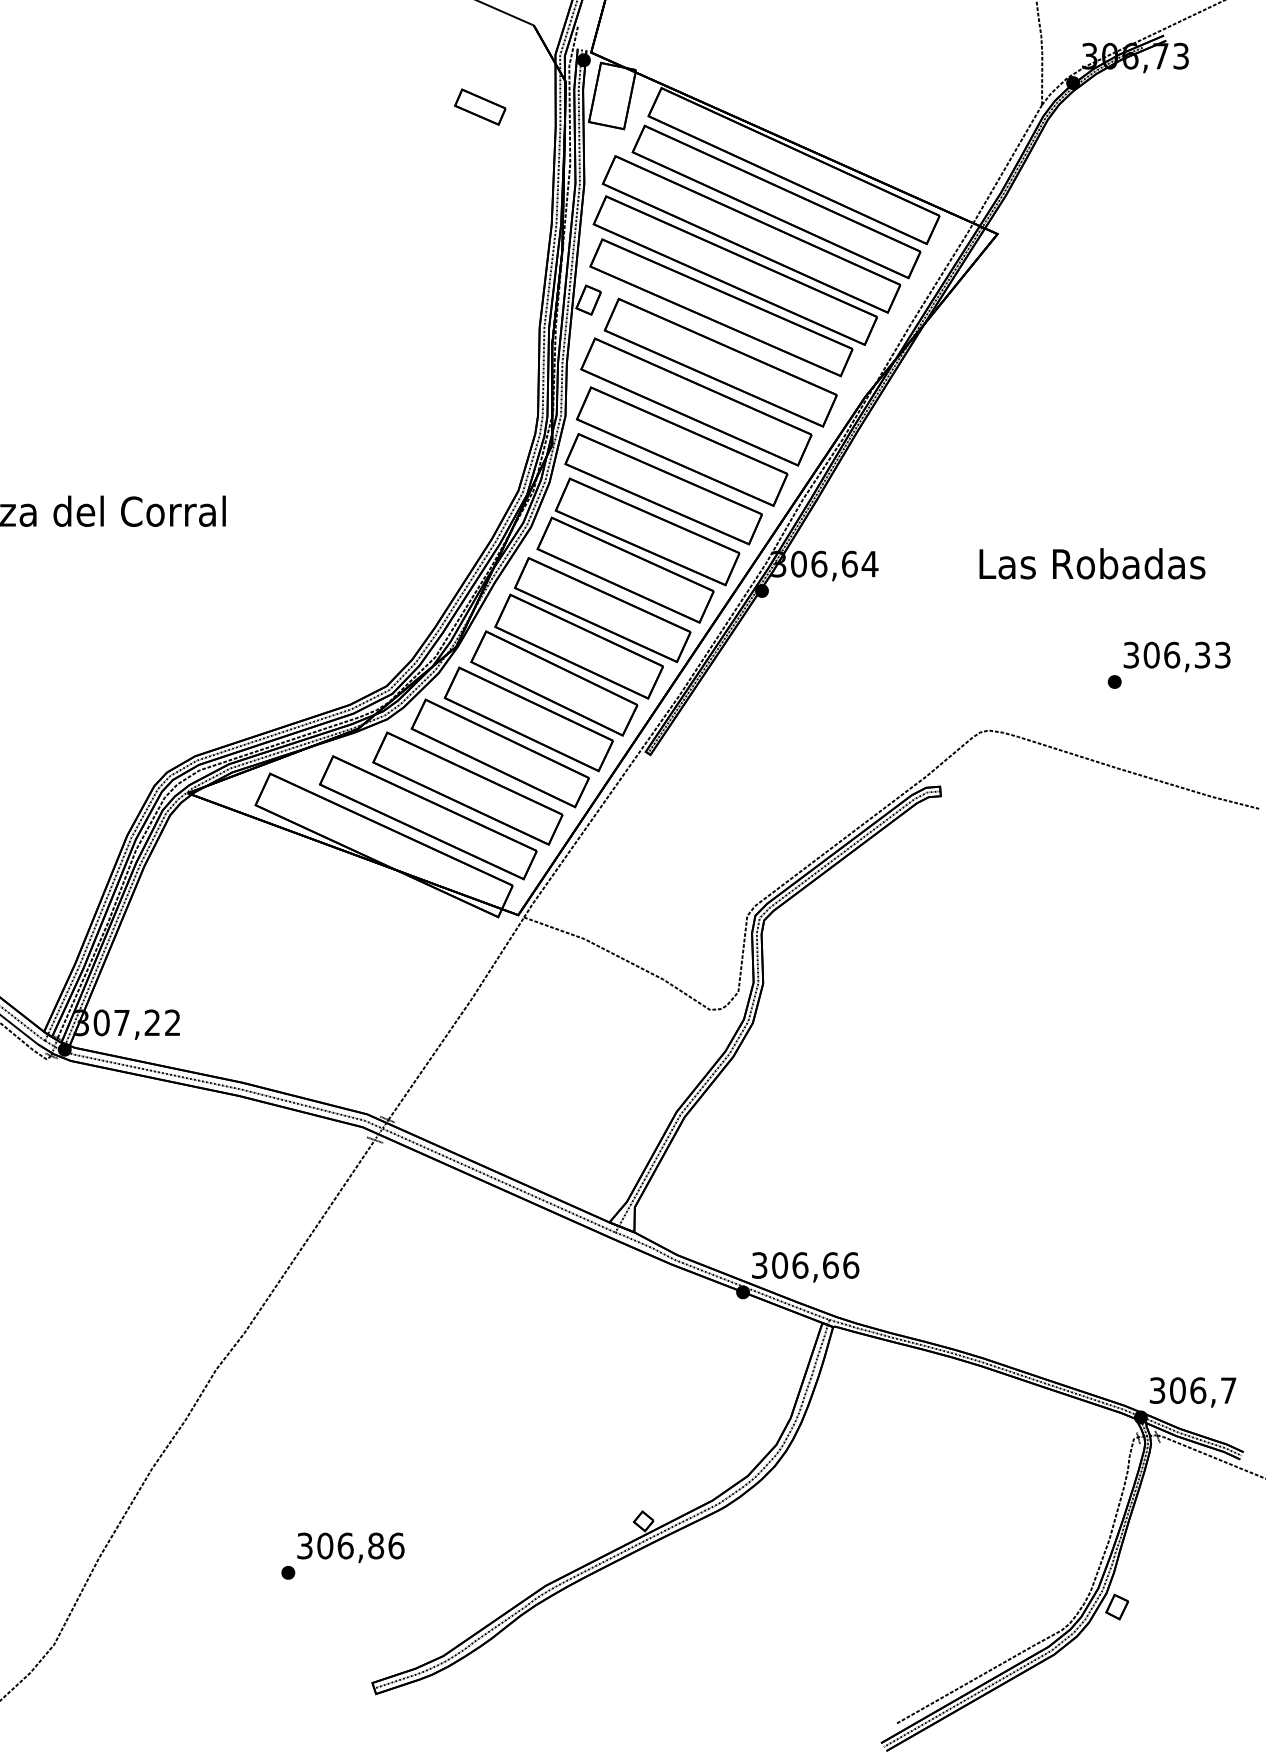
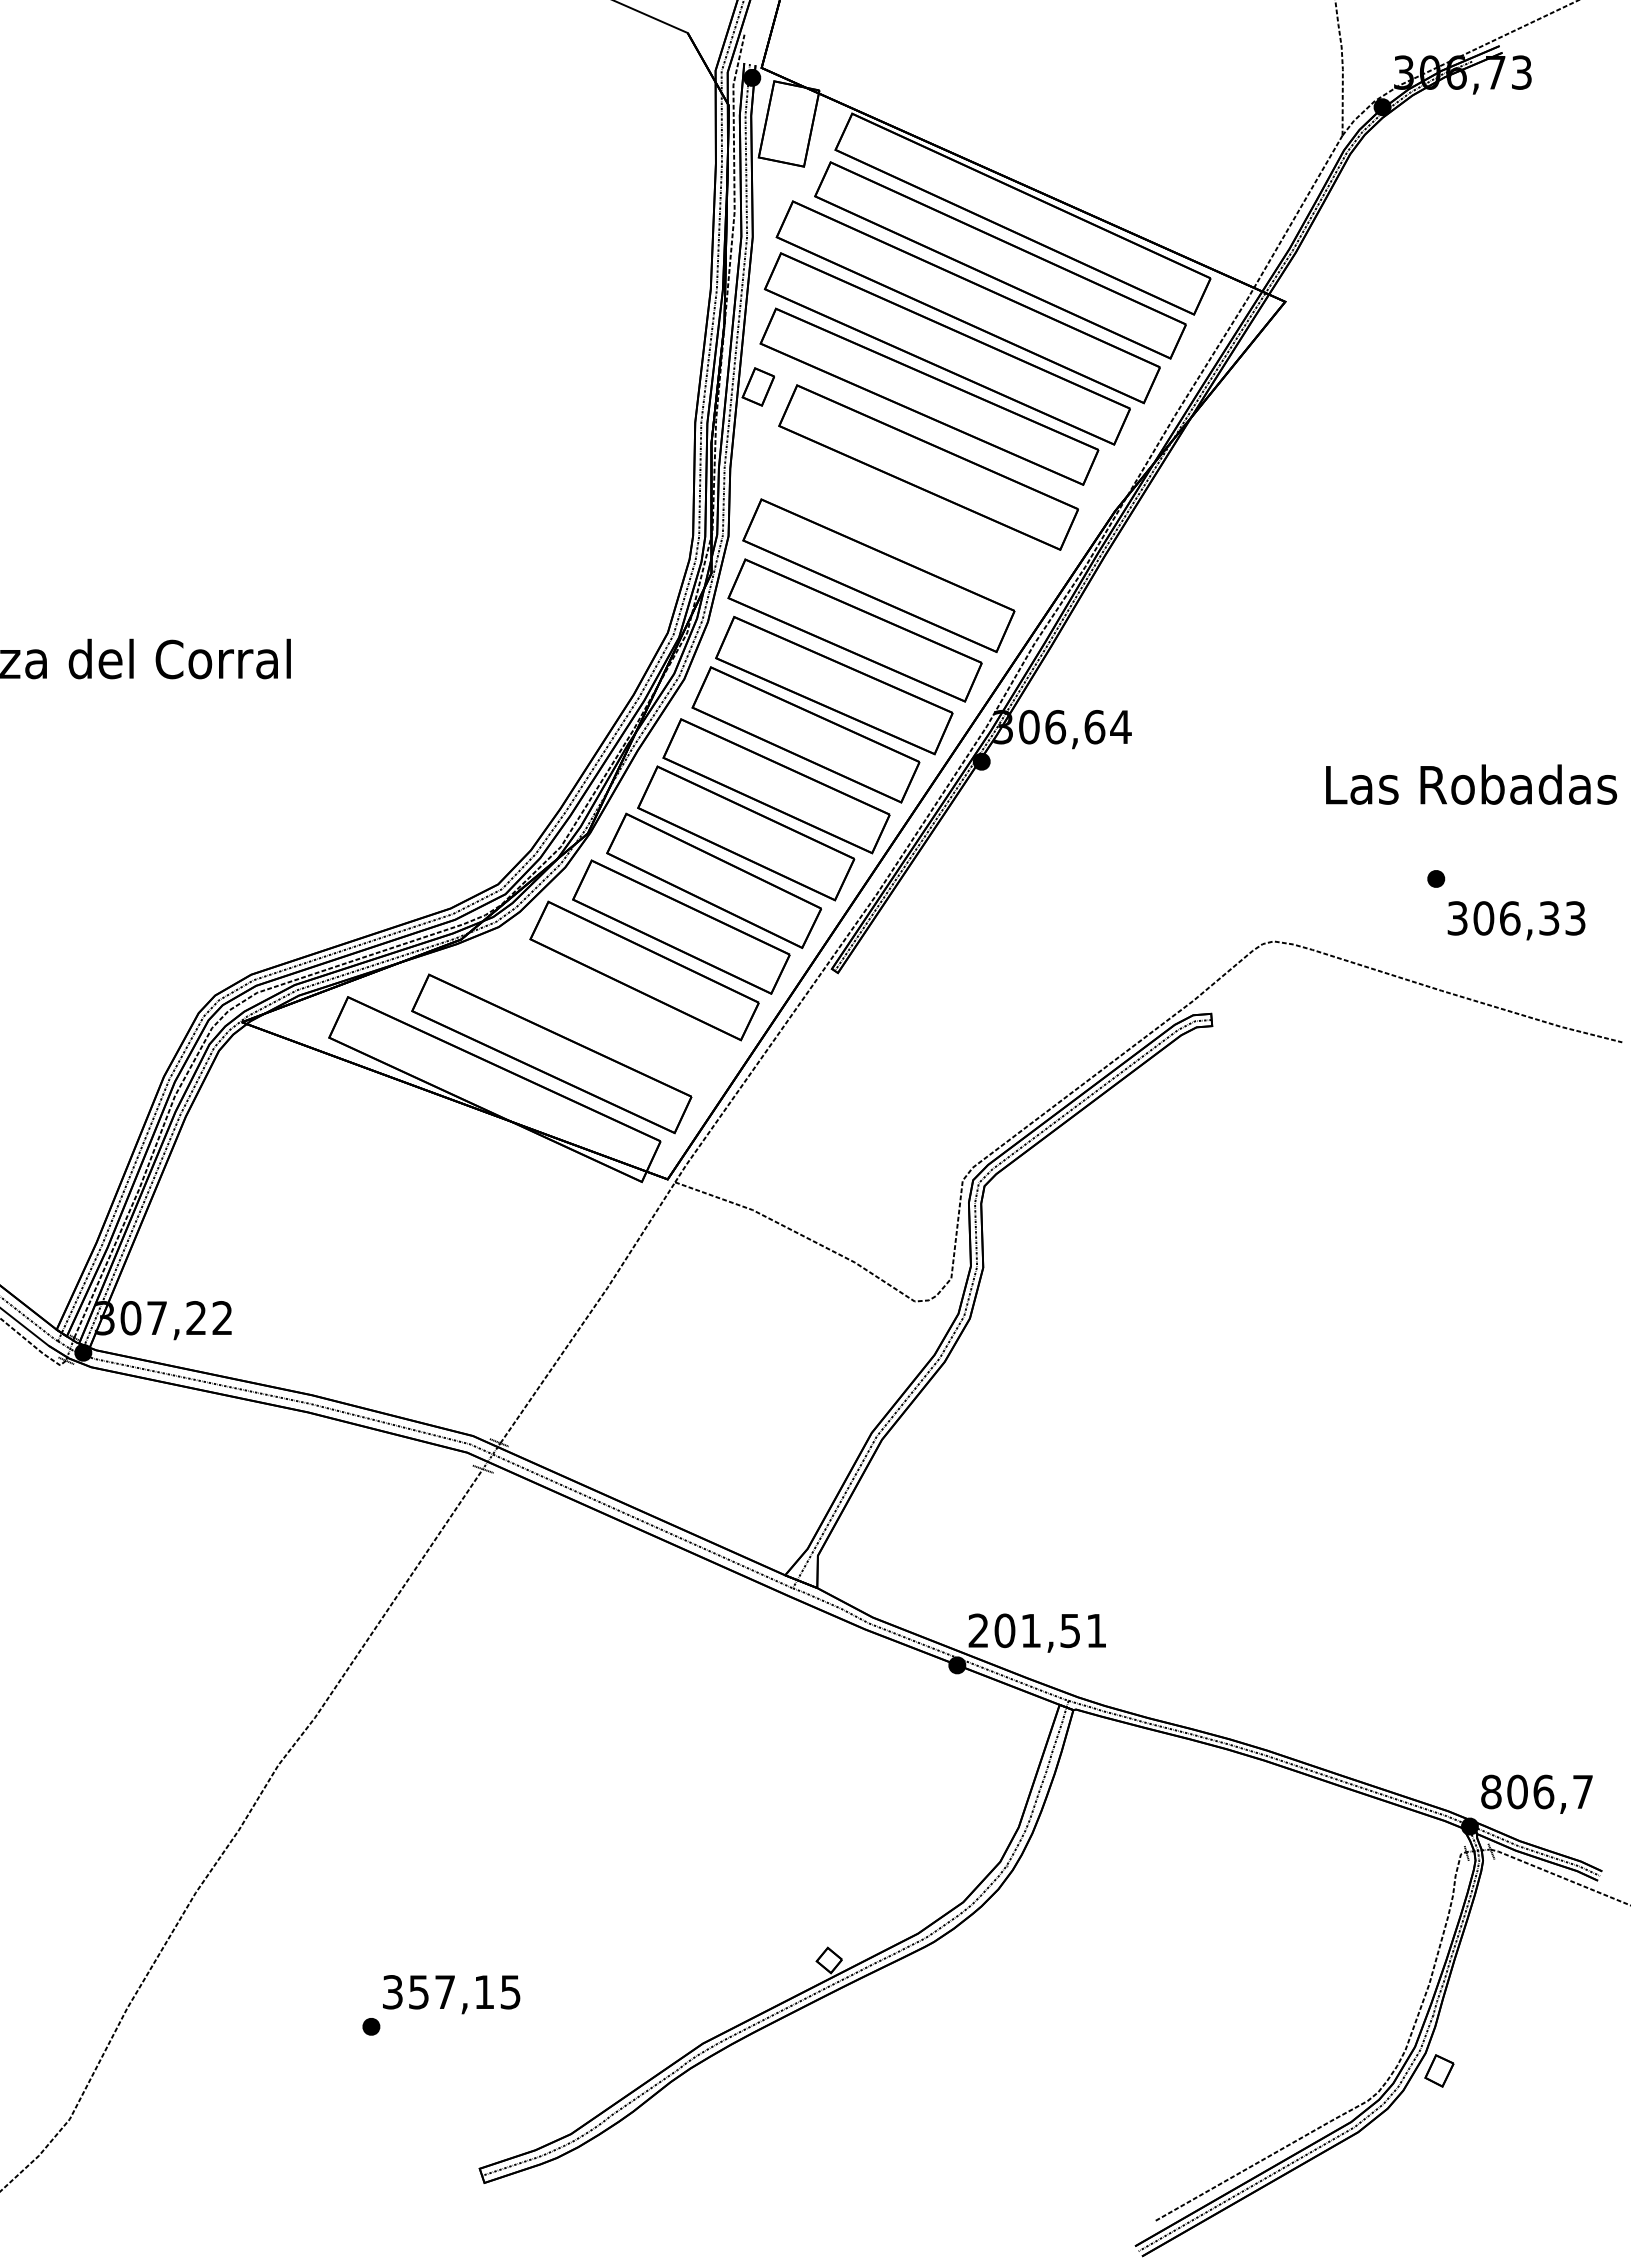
part: (480, 106) -> (618, 137), removed
part: (695, 402) -> (896, 518), removed
text: (1092, 563) -> (1471, 784), moved
text: (1177, 656) -> (1516, 920), moved
part: (467, 788) -> (602, 1016), removed
text: (805, 1265) -> (1037, 1630), 306,66 -> 201,51
text: (1157, 1390) -> (1491, 1791), 306,7 -> 806,7
text: (360, 1546) -> (464, 1992), 306,86 -> 357,15

